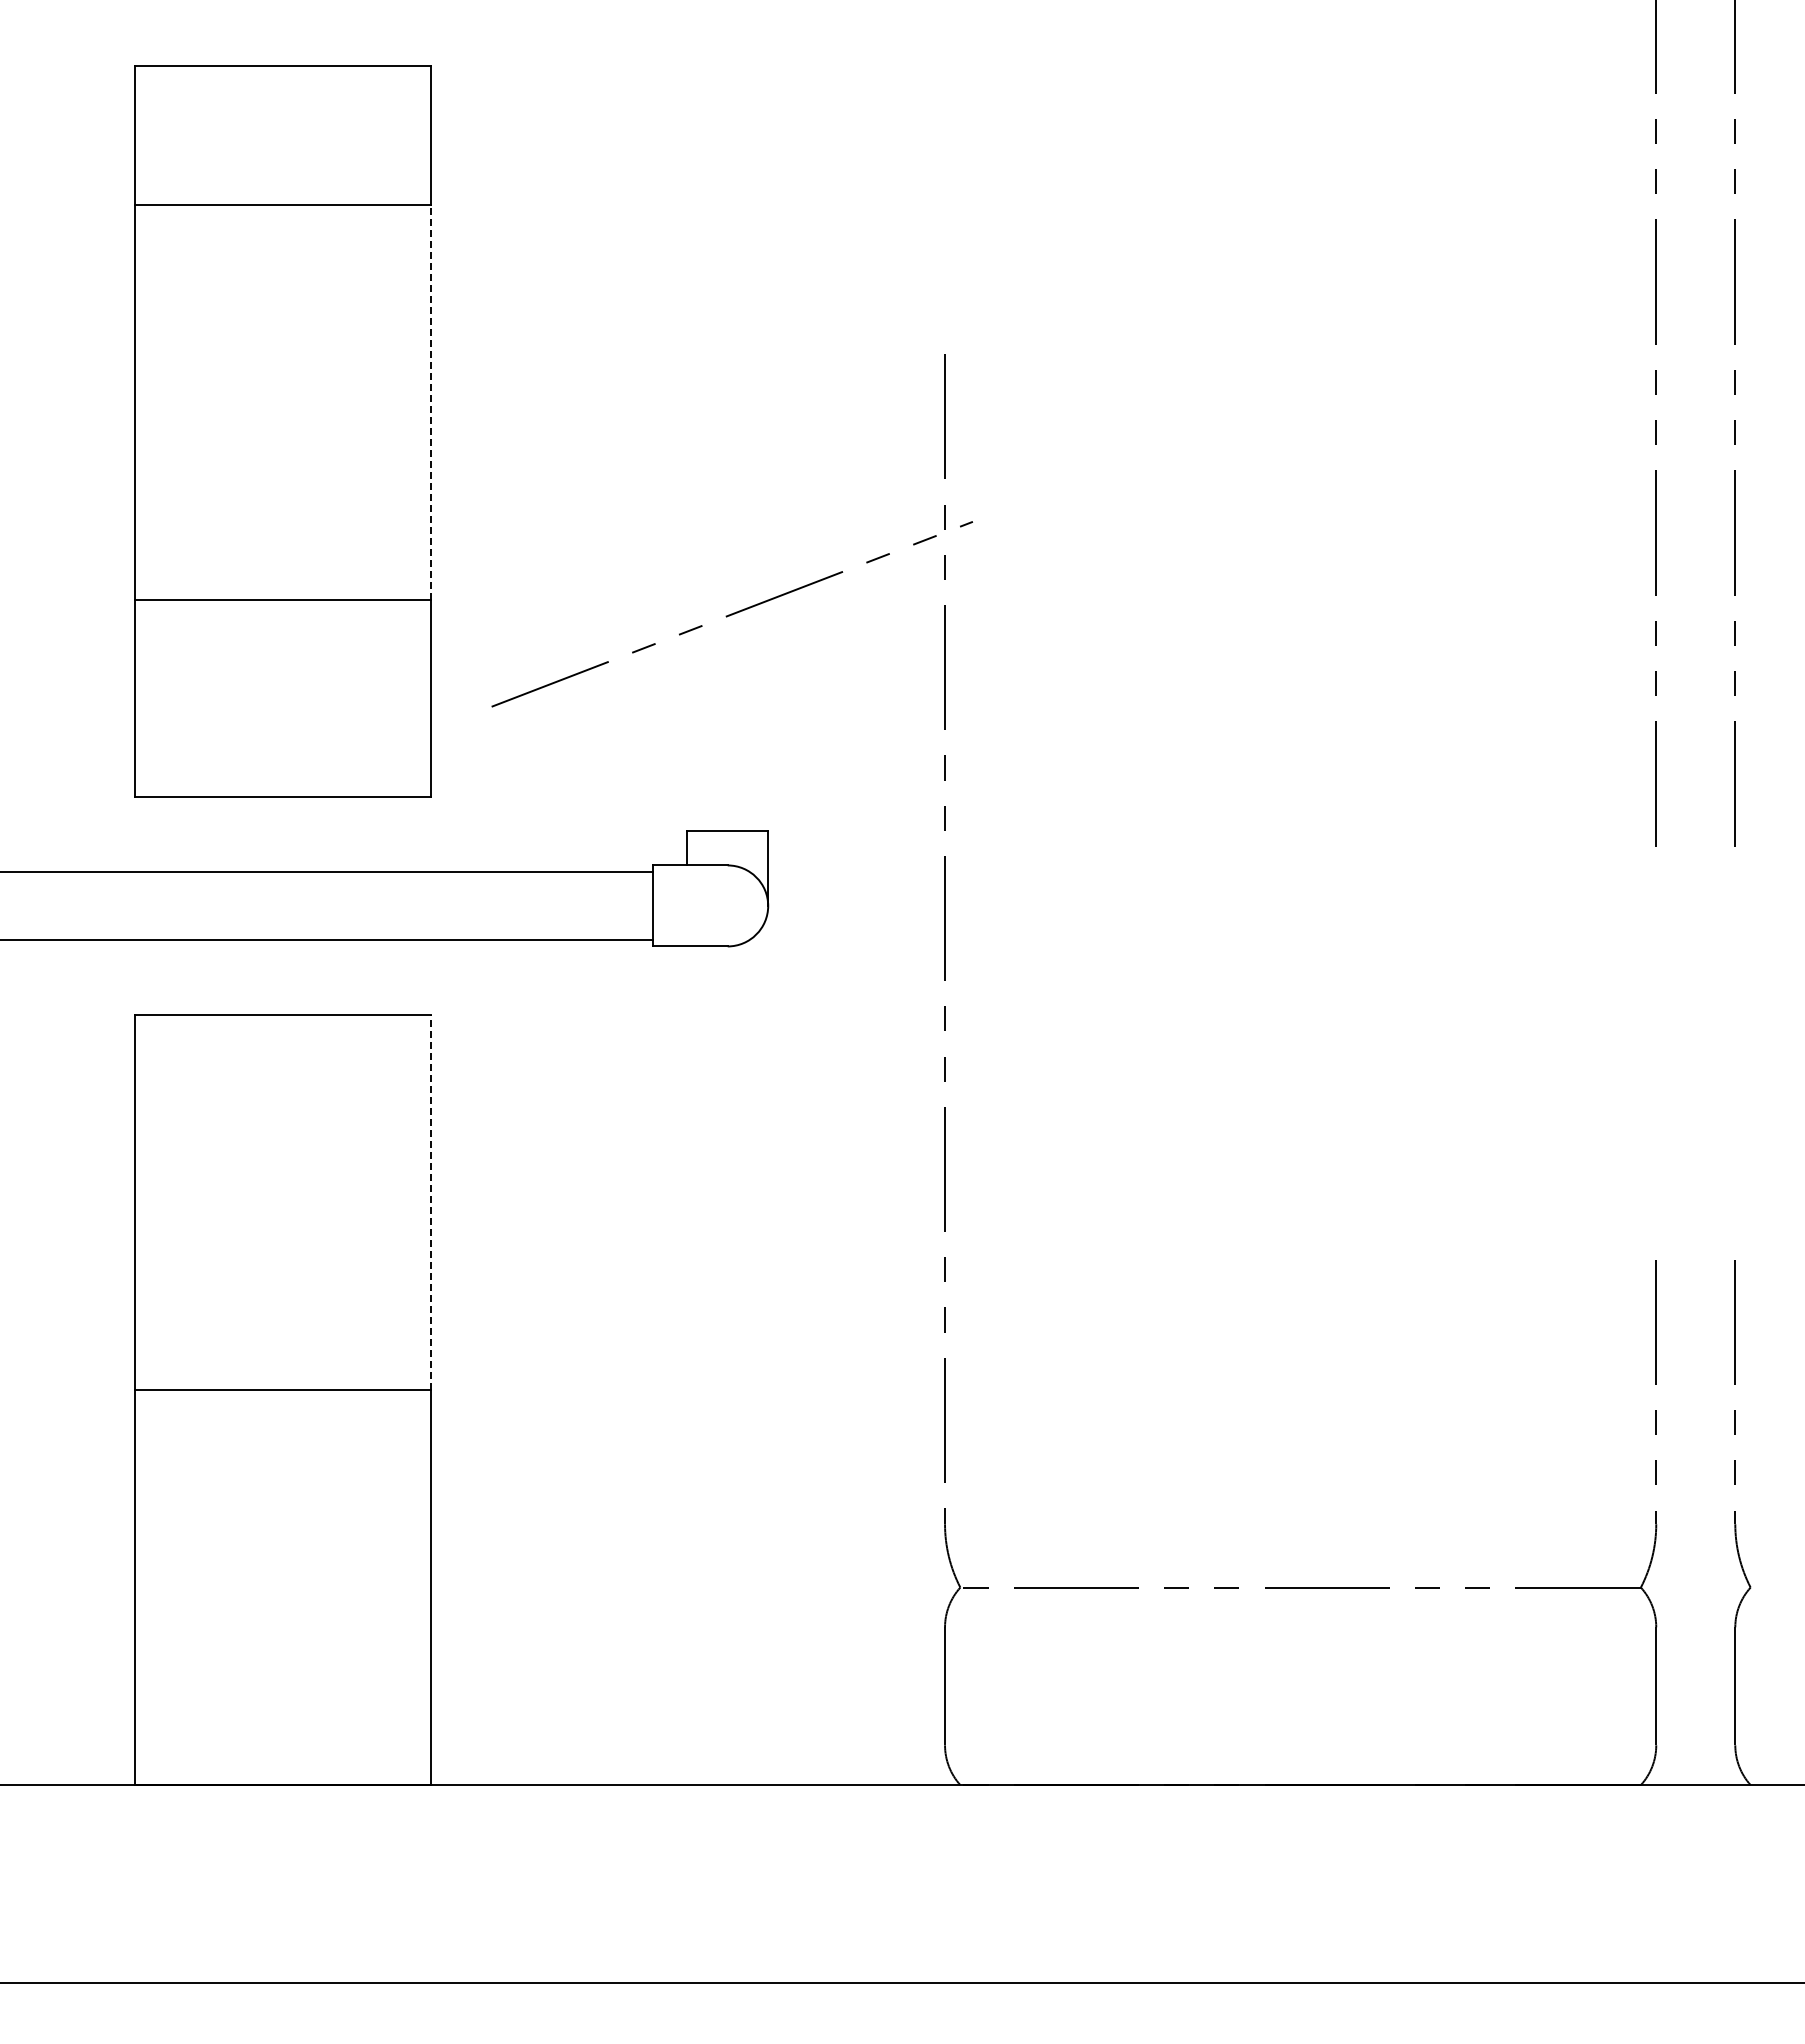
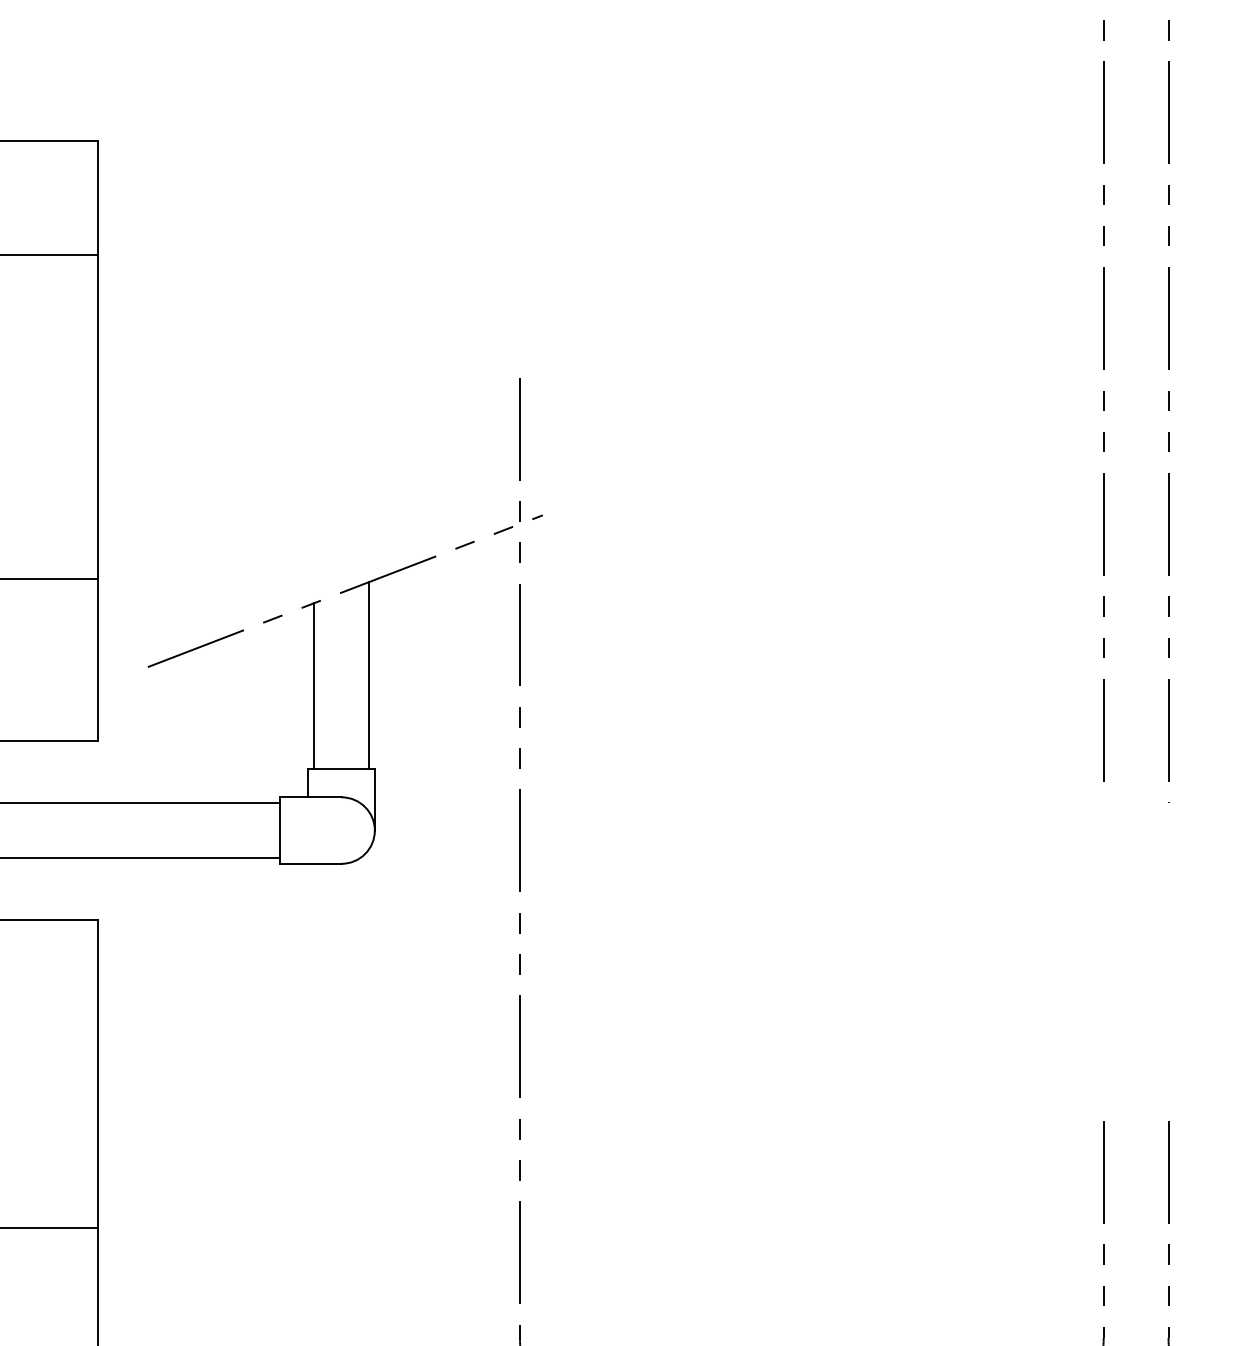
line: (431, 402) -> (98, 417), dashed -> solid
line: (761, 716) -> (369, 675), added
line: (694, 729) -> (314, 685), added
line: (431, 1202) -> (98, 1073), dashed -> solid

